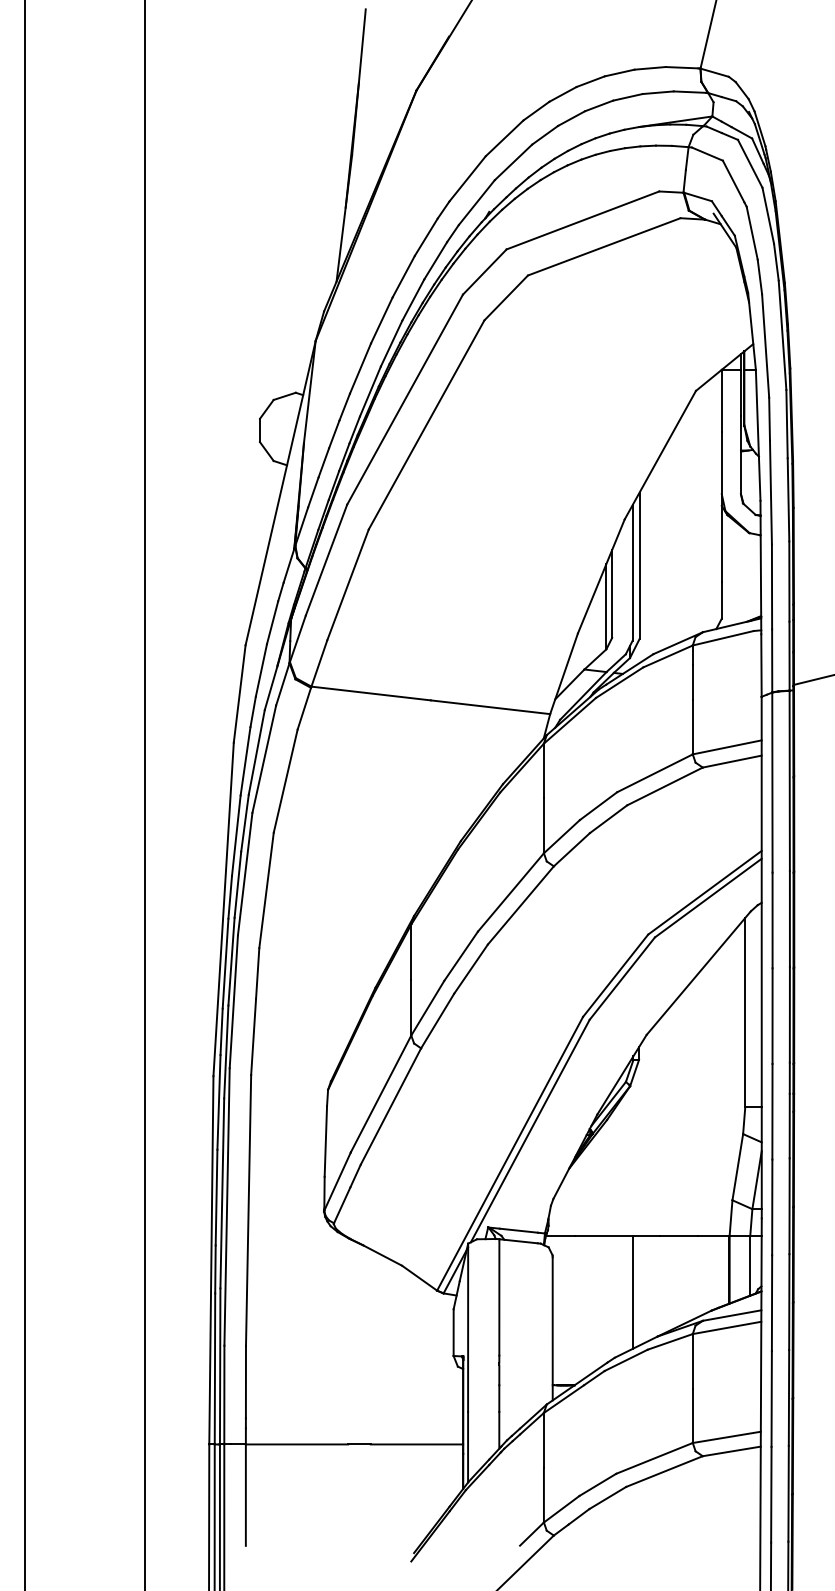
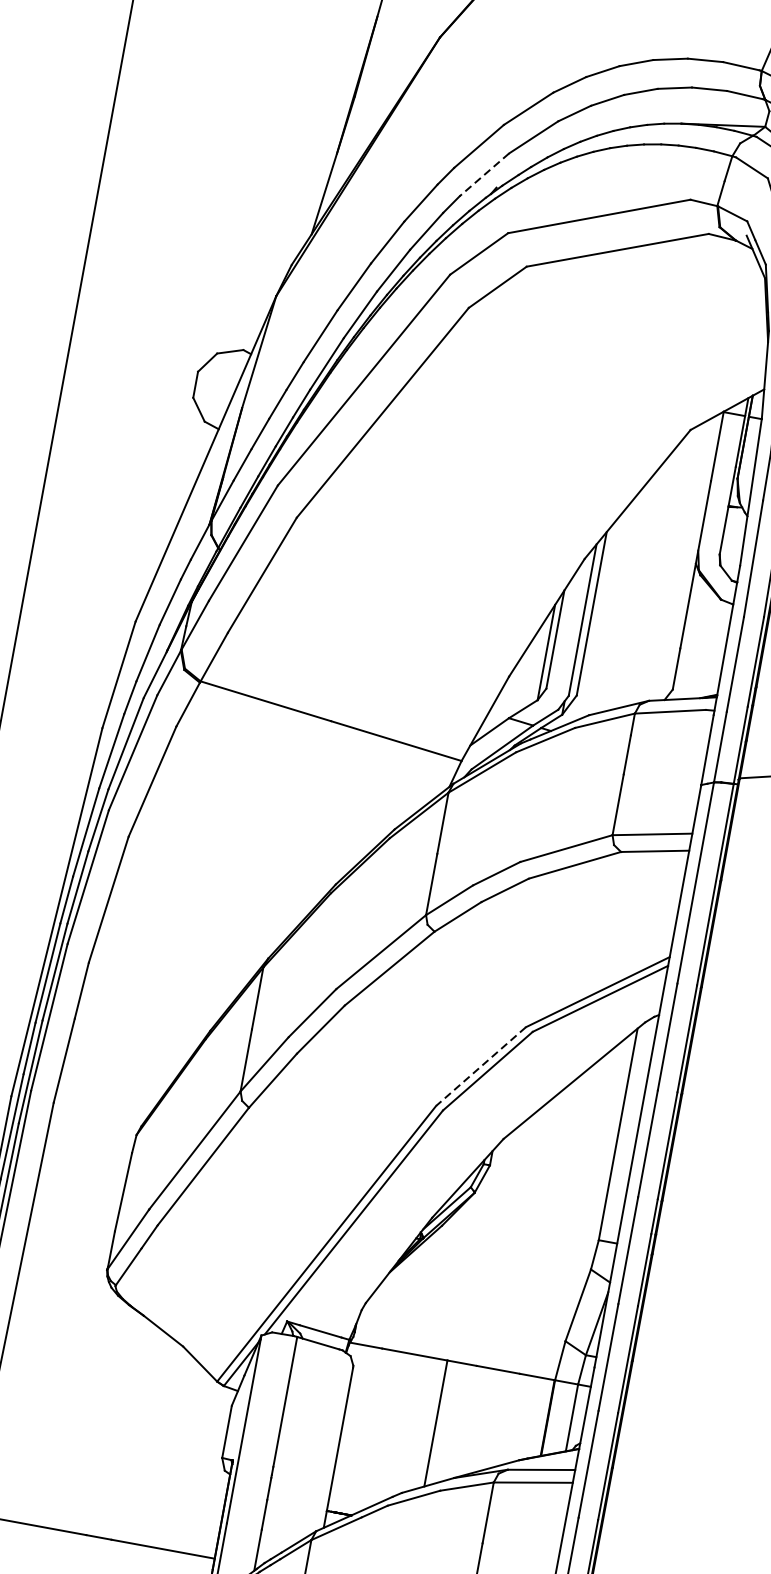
line: (476, 202) -> (484, 174), solid -> dashed
line: (615, 975) -> (480, 1066), solid -> dashed

